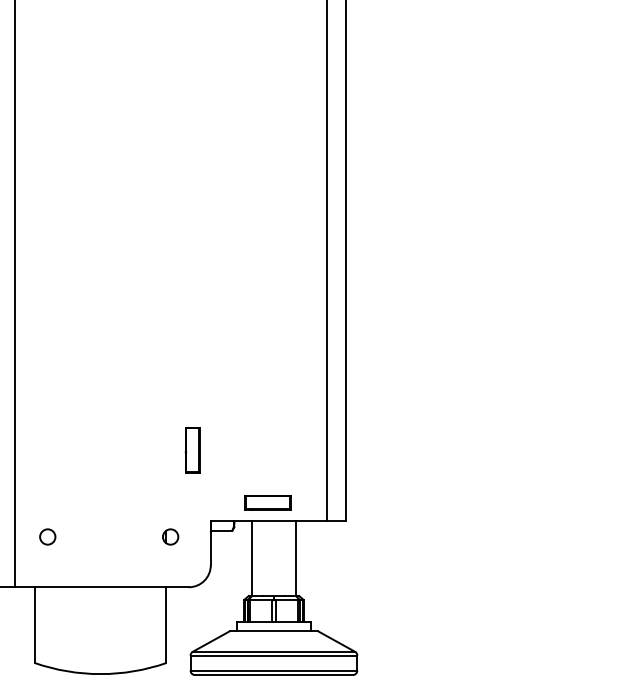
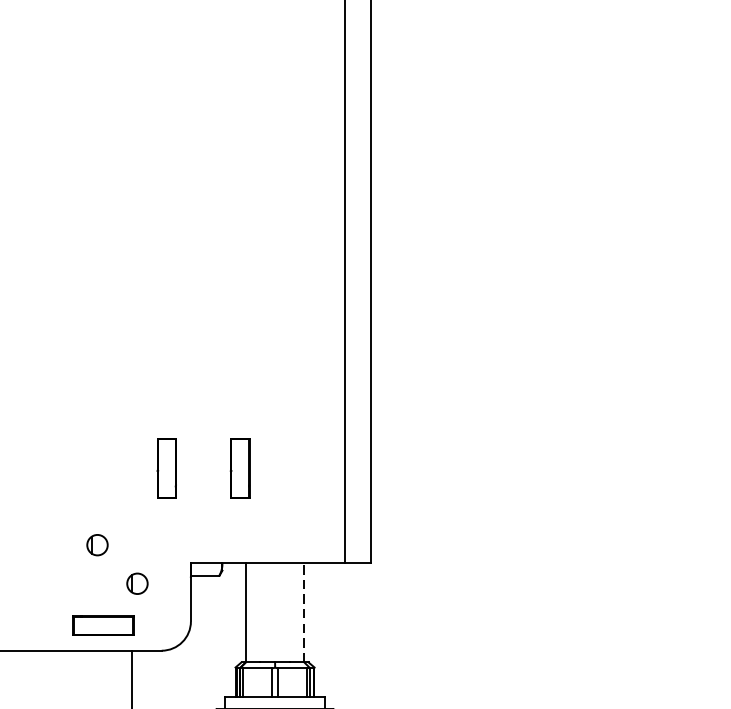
part: (247, 450) -> (239, 468), added
part: (267, 502) -> (102, 625), moved
part: (140, 507) -> (97, 544), added
line: (295, 558) -> (303, 612), solid -> dashed

